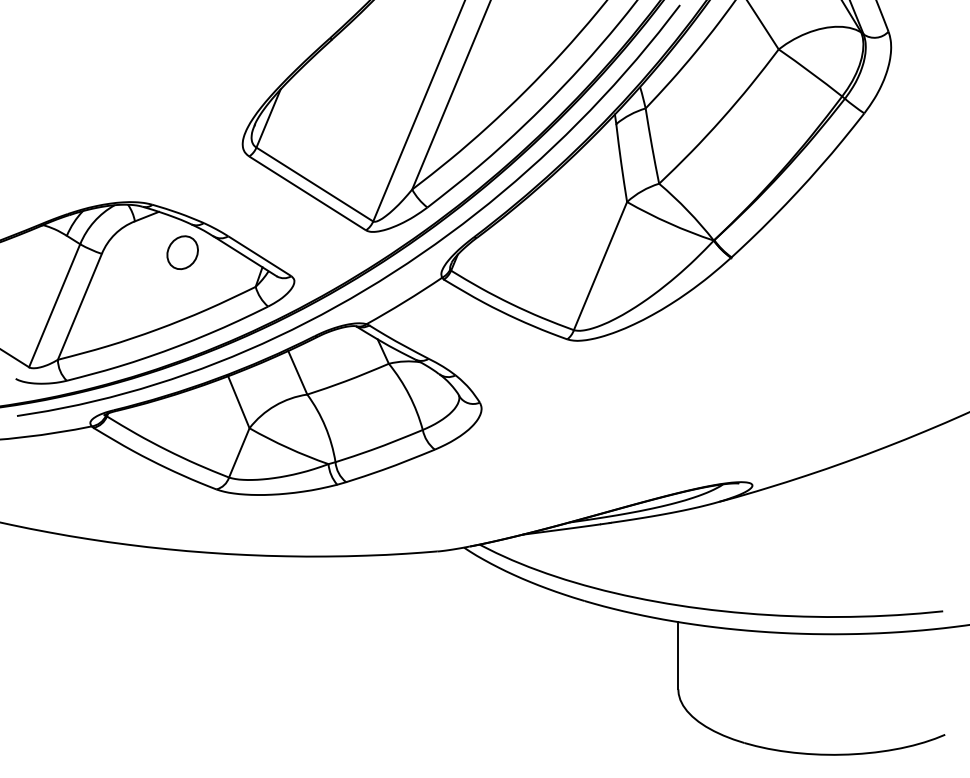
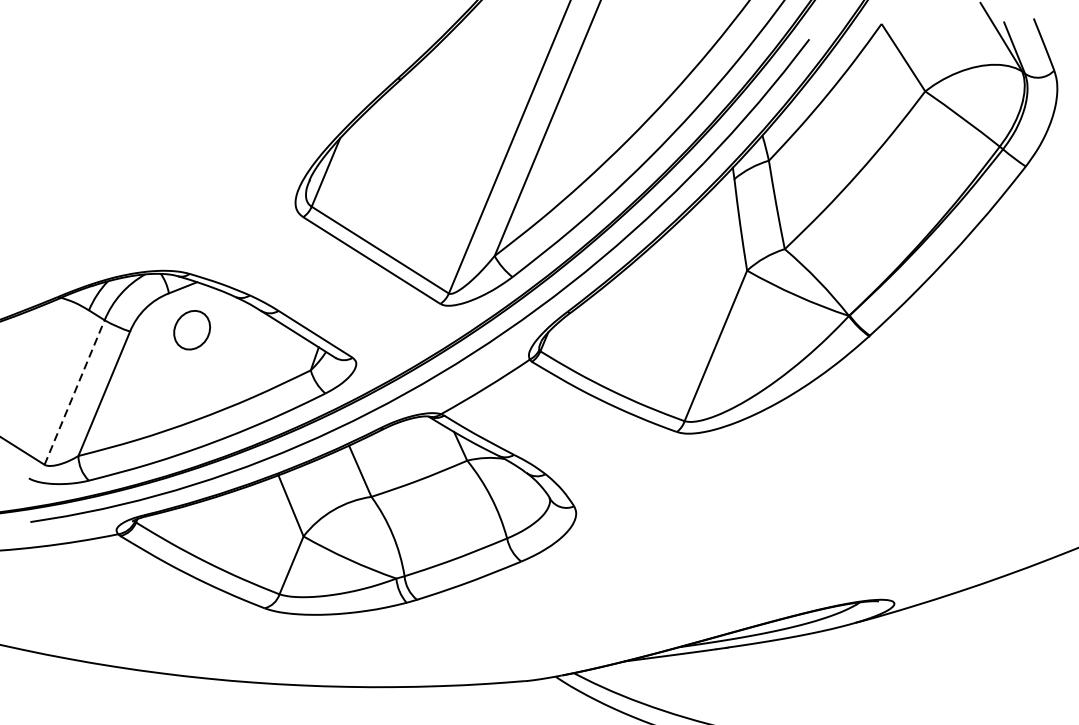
part: (182, 252) -> (191, 329), moved
line: (54, 305) -> (74, 392), solid -> dashed

